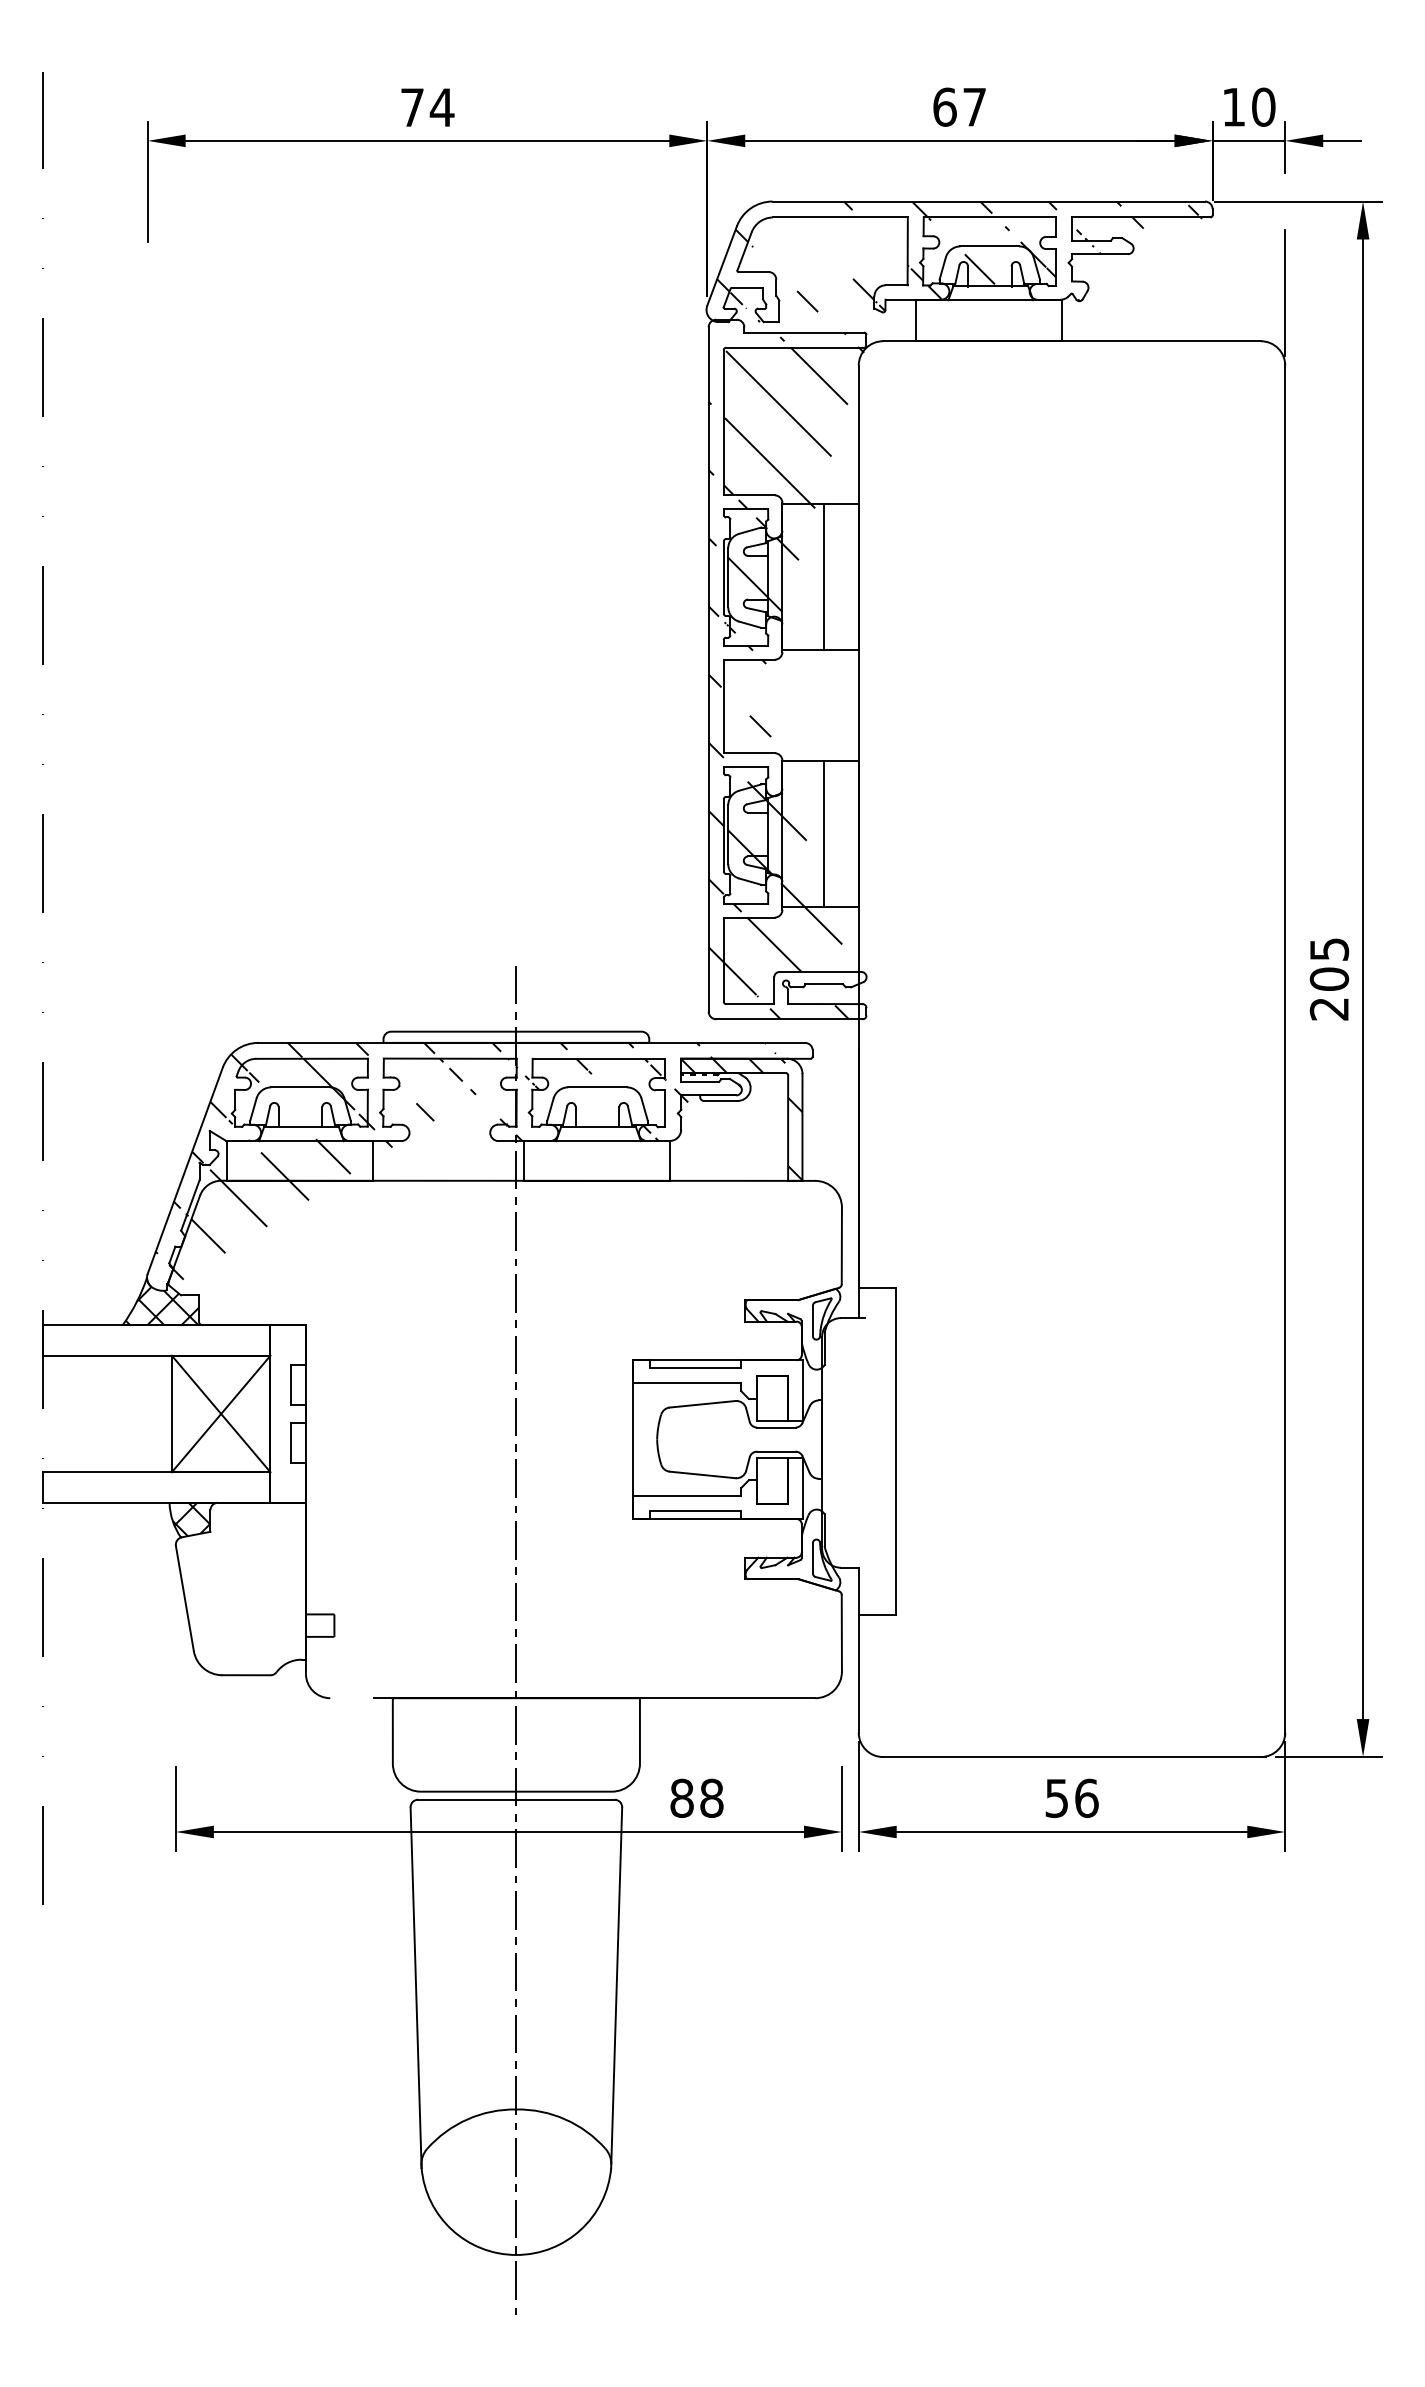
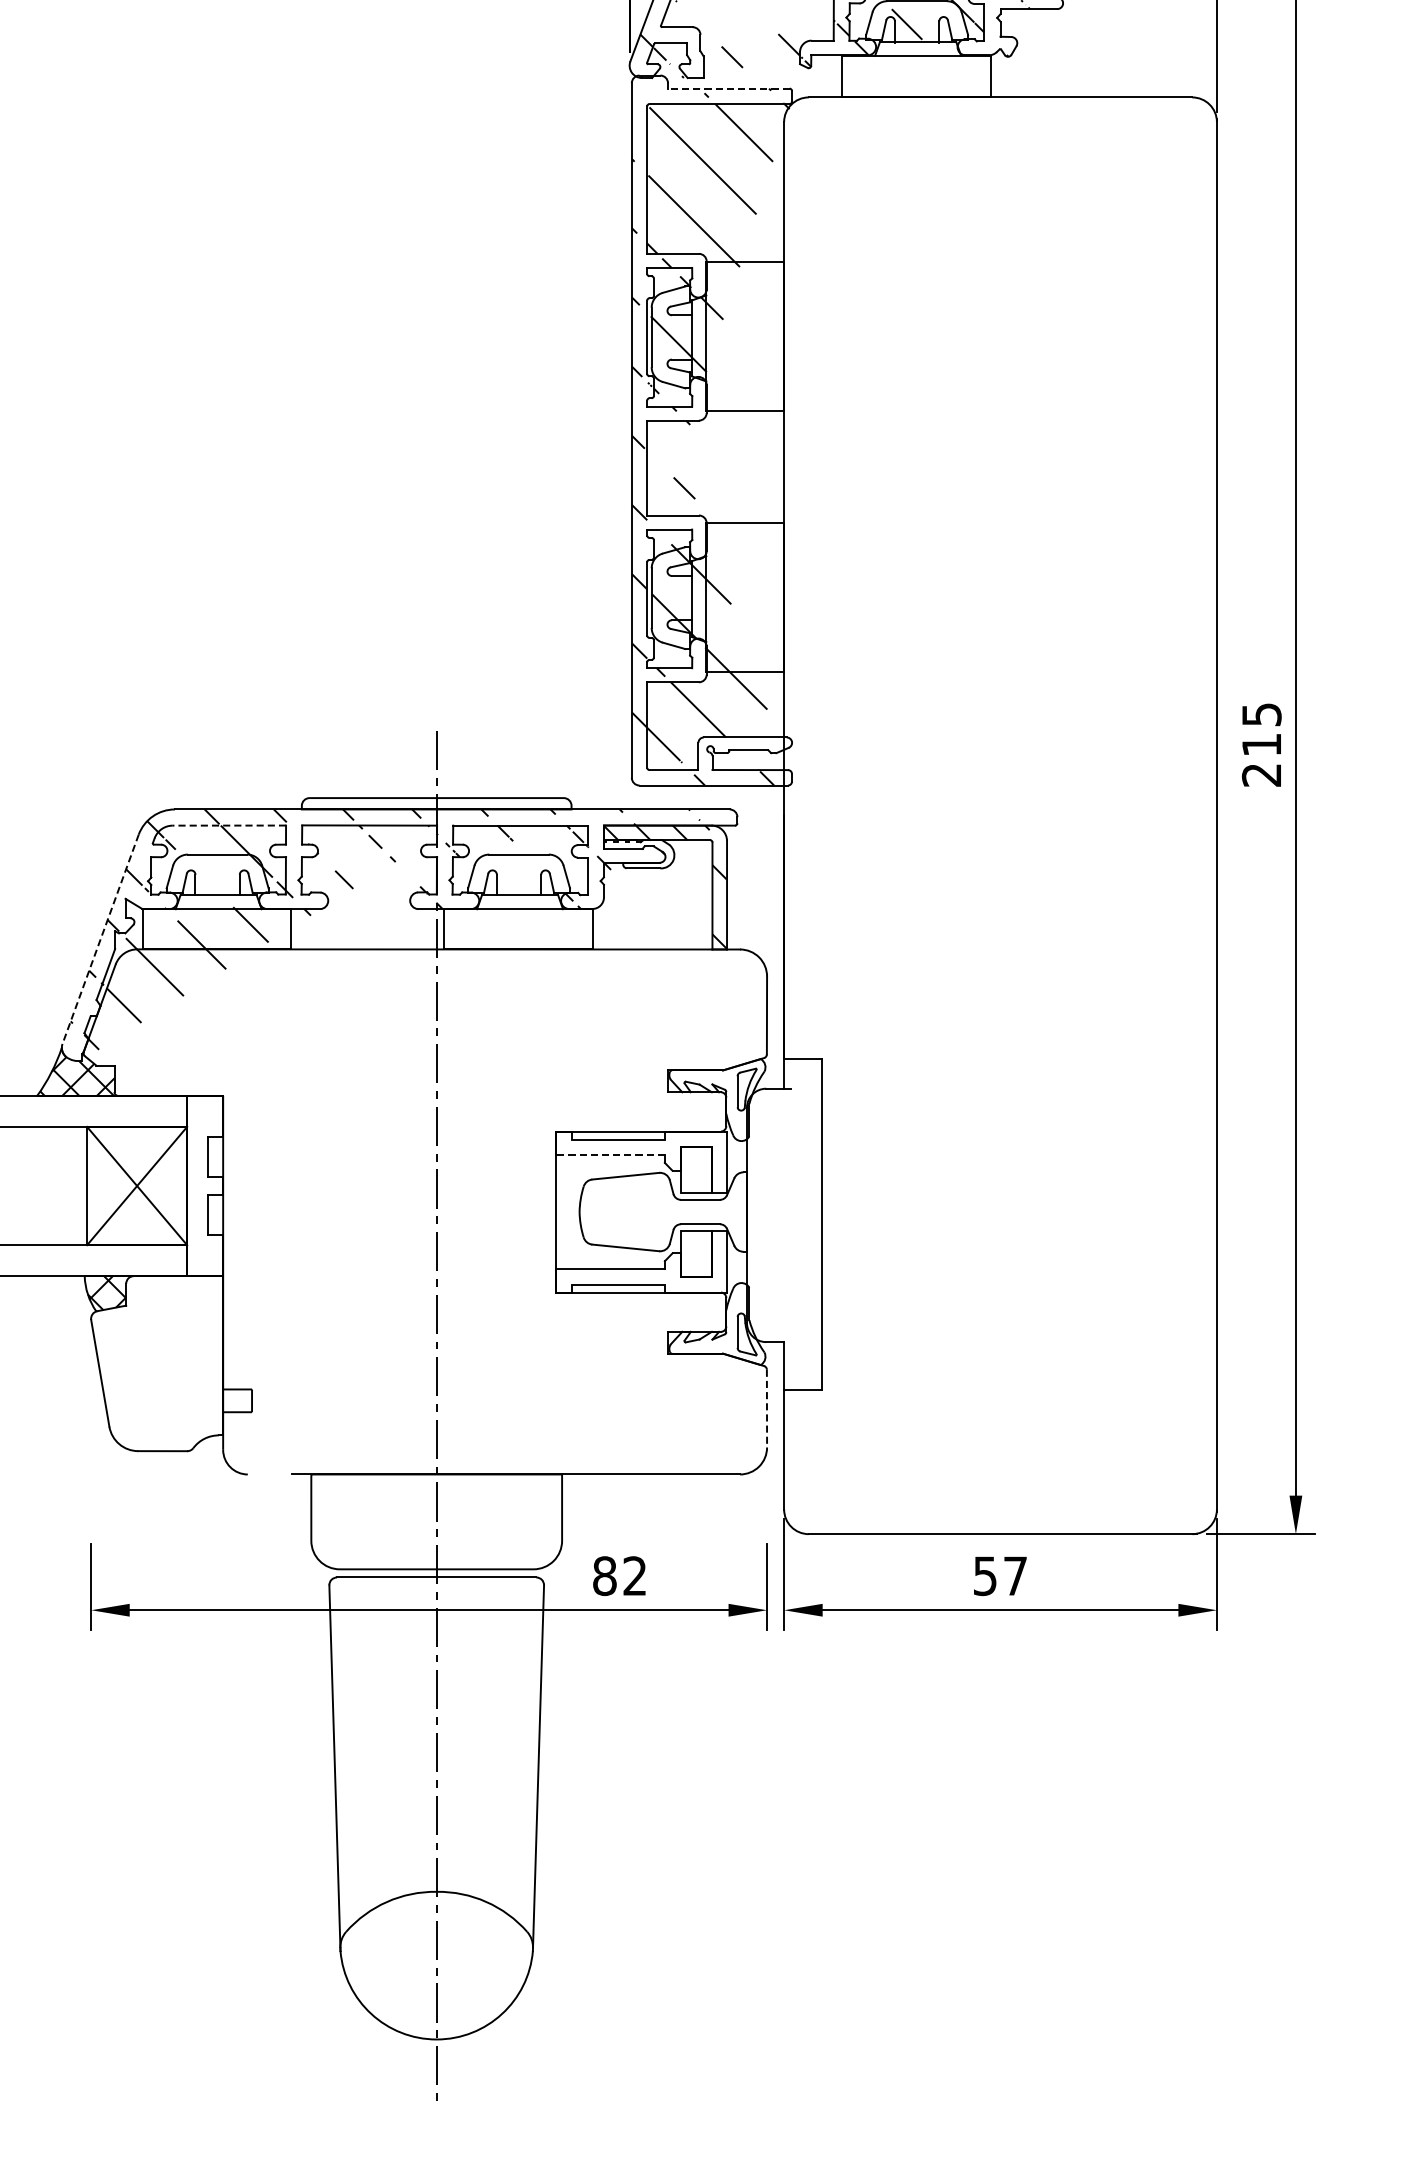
line: (804, 332) -> (729, 88), solid -> dashed
line: (823, 576) -> (748, 336), removed
line: (823, 833) -> (748, 596), removed
text: (1329, 978) -> (1261, 744), 205 -> 215
line: (312, 1058) -> (229, 825), solid -> dashed
line: (185, 1170) -> (100, 938), solid -> dashed
line: (687, 1383) -> (610, 1155), solid -> dashed
line: (841, 1633) -> (766, 1408), solid -> dashed
text: (711, 1797) -> (634, 1575), 88 -> 82
text: (1086, 1797) -> (1015, 1575), 56 -> 57

